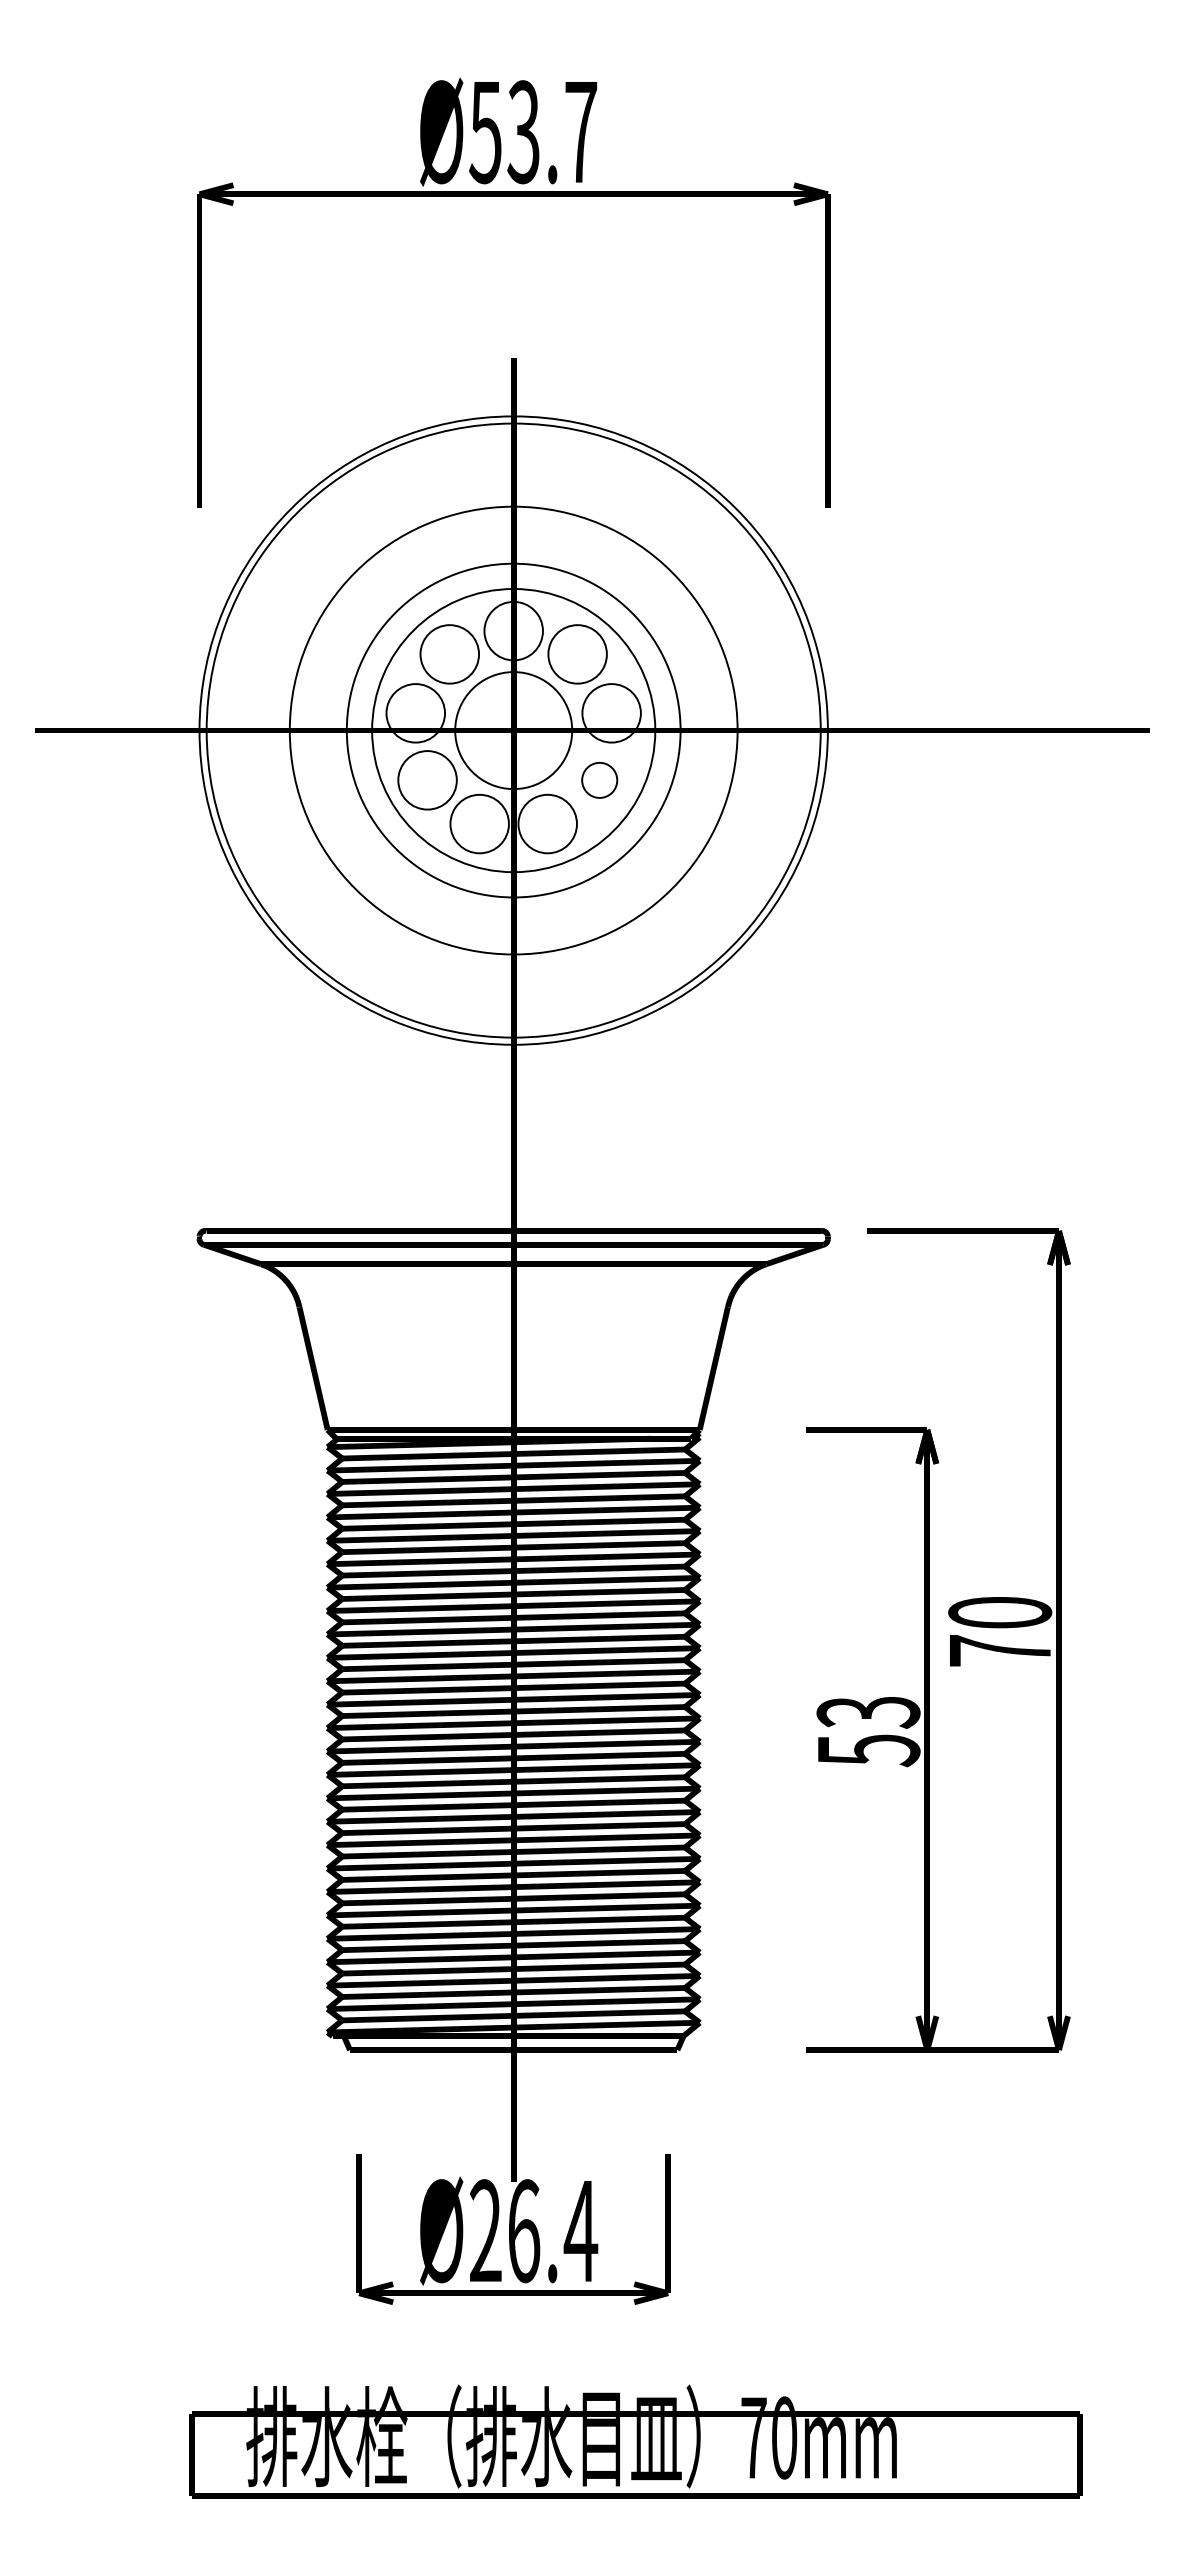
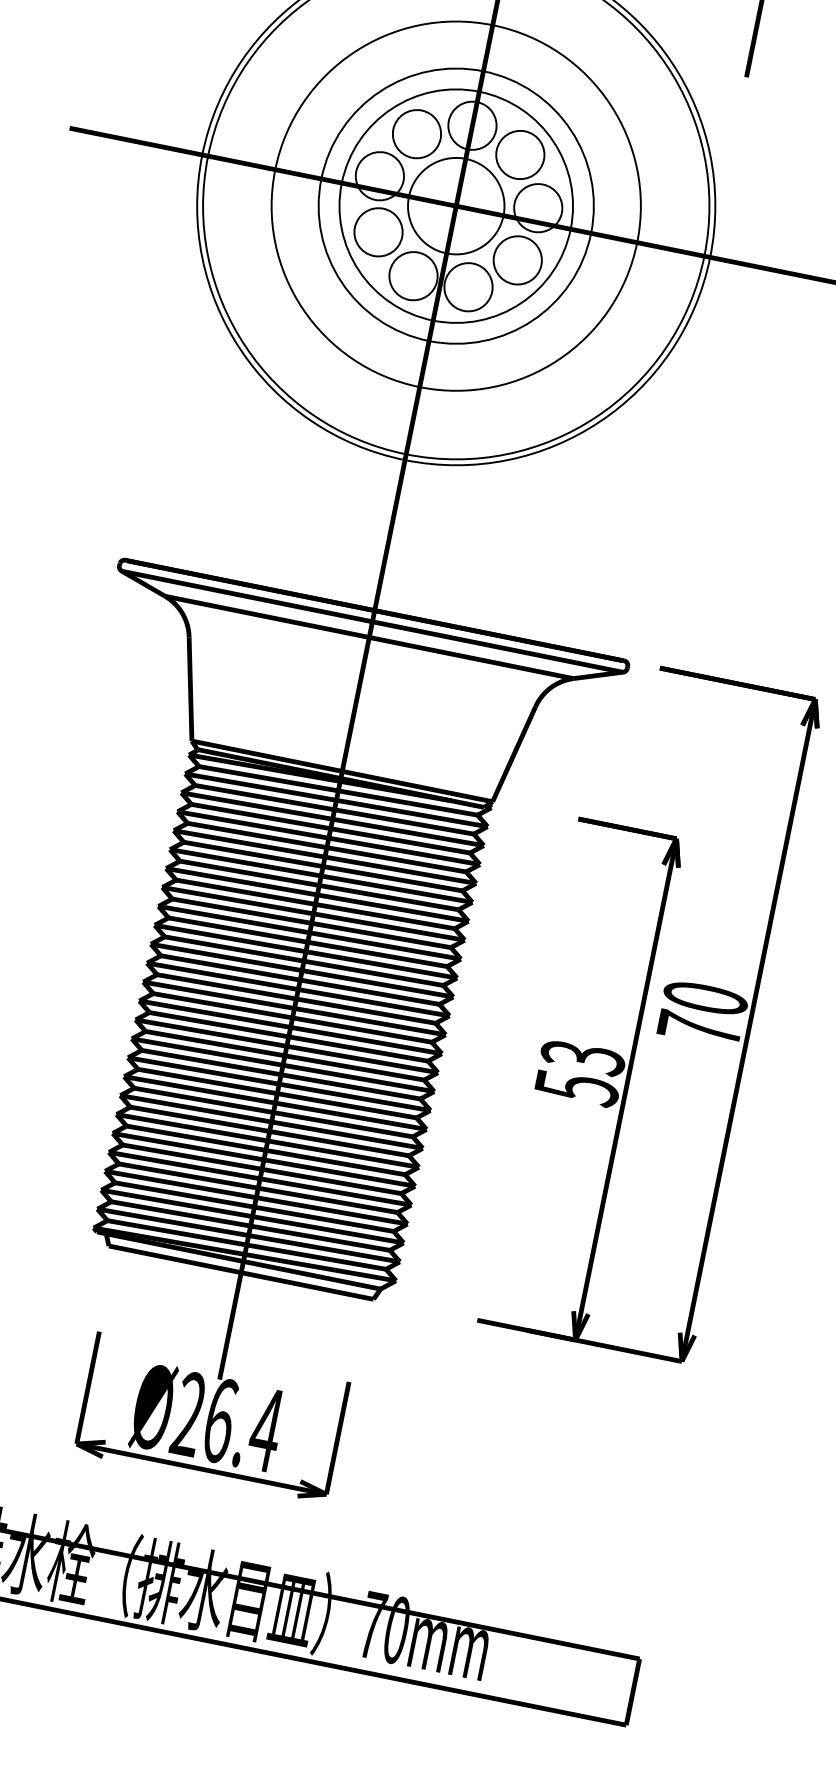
part: (599, 780) -> (517, 260), size x1.67

